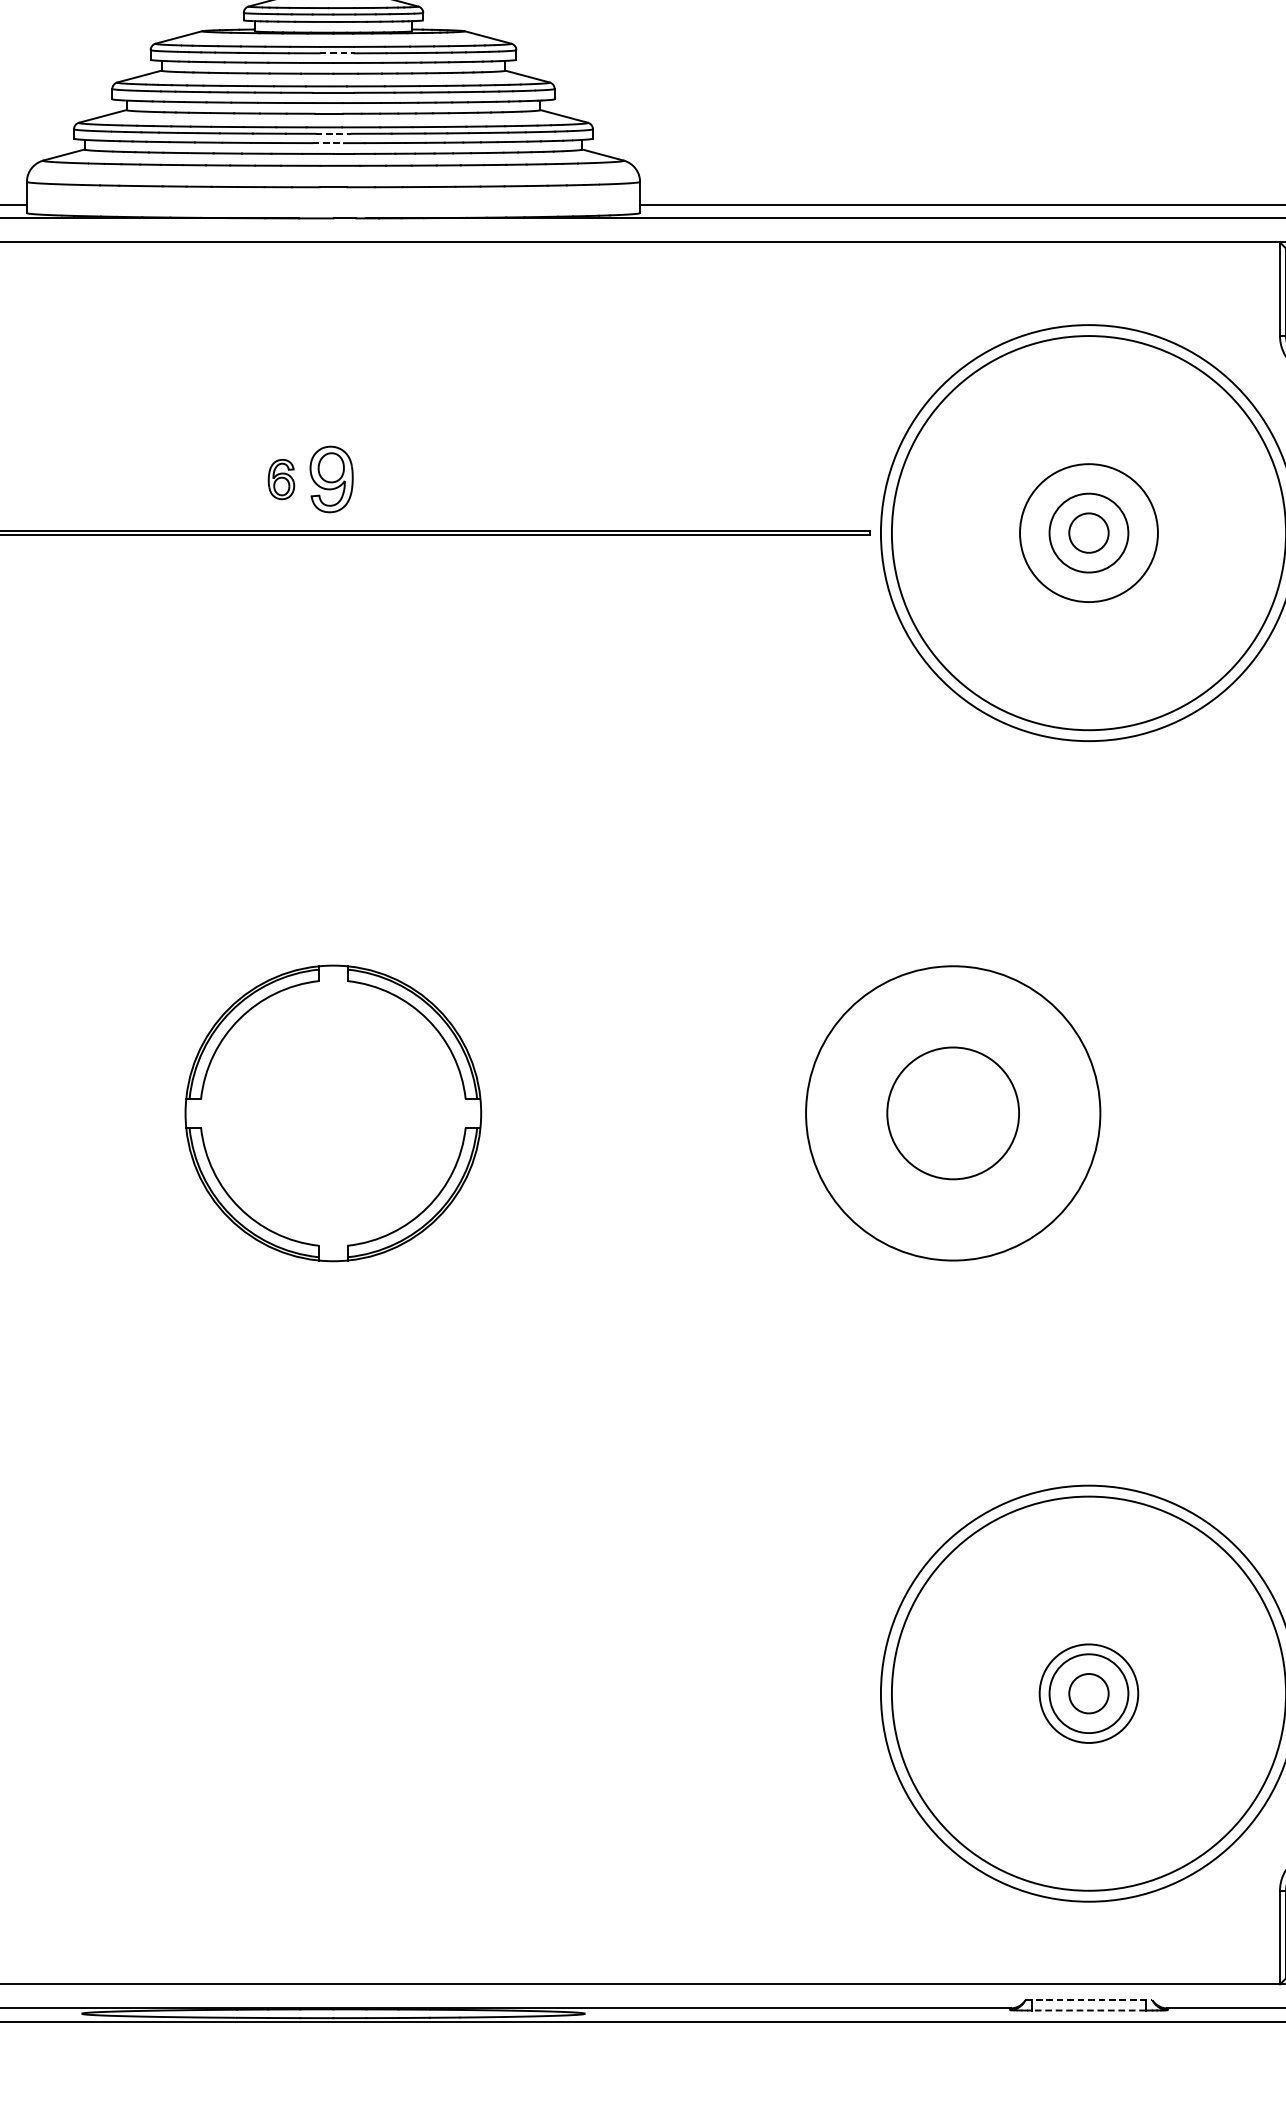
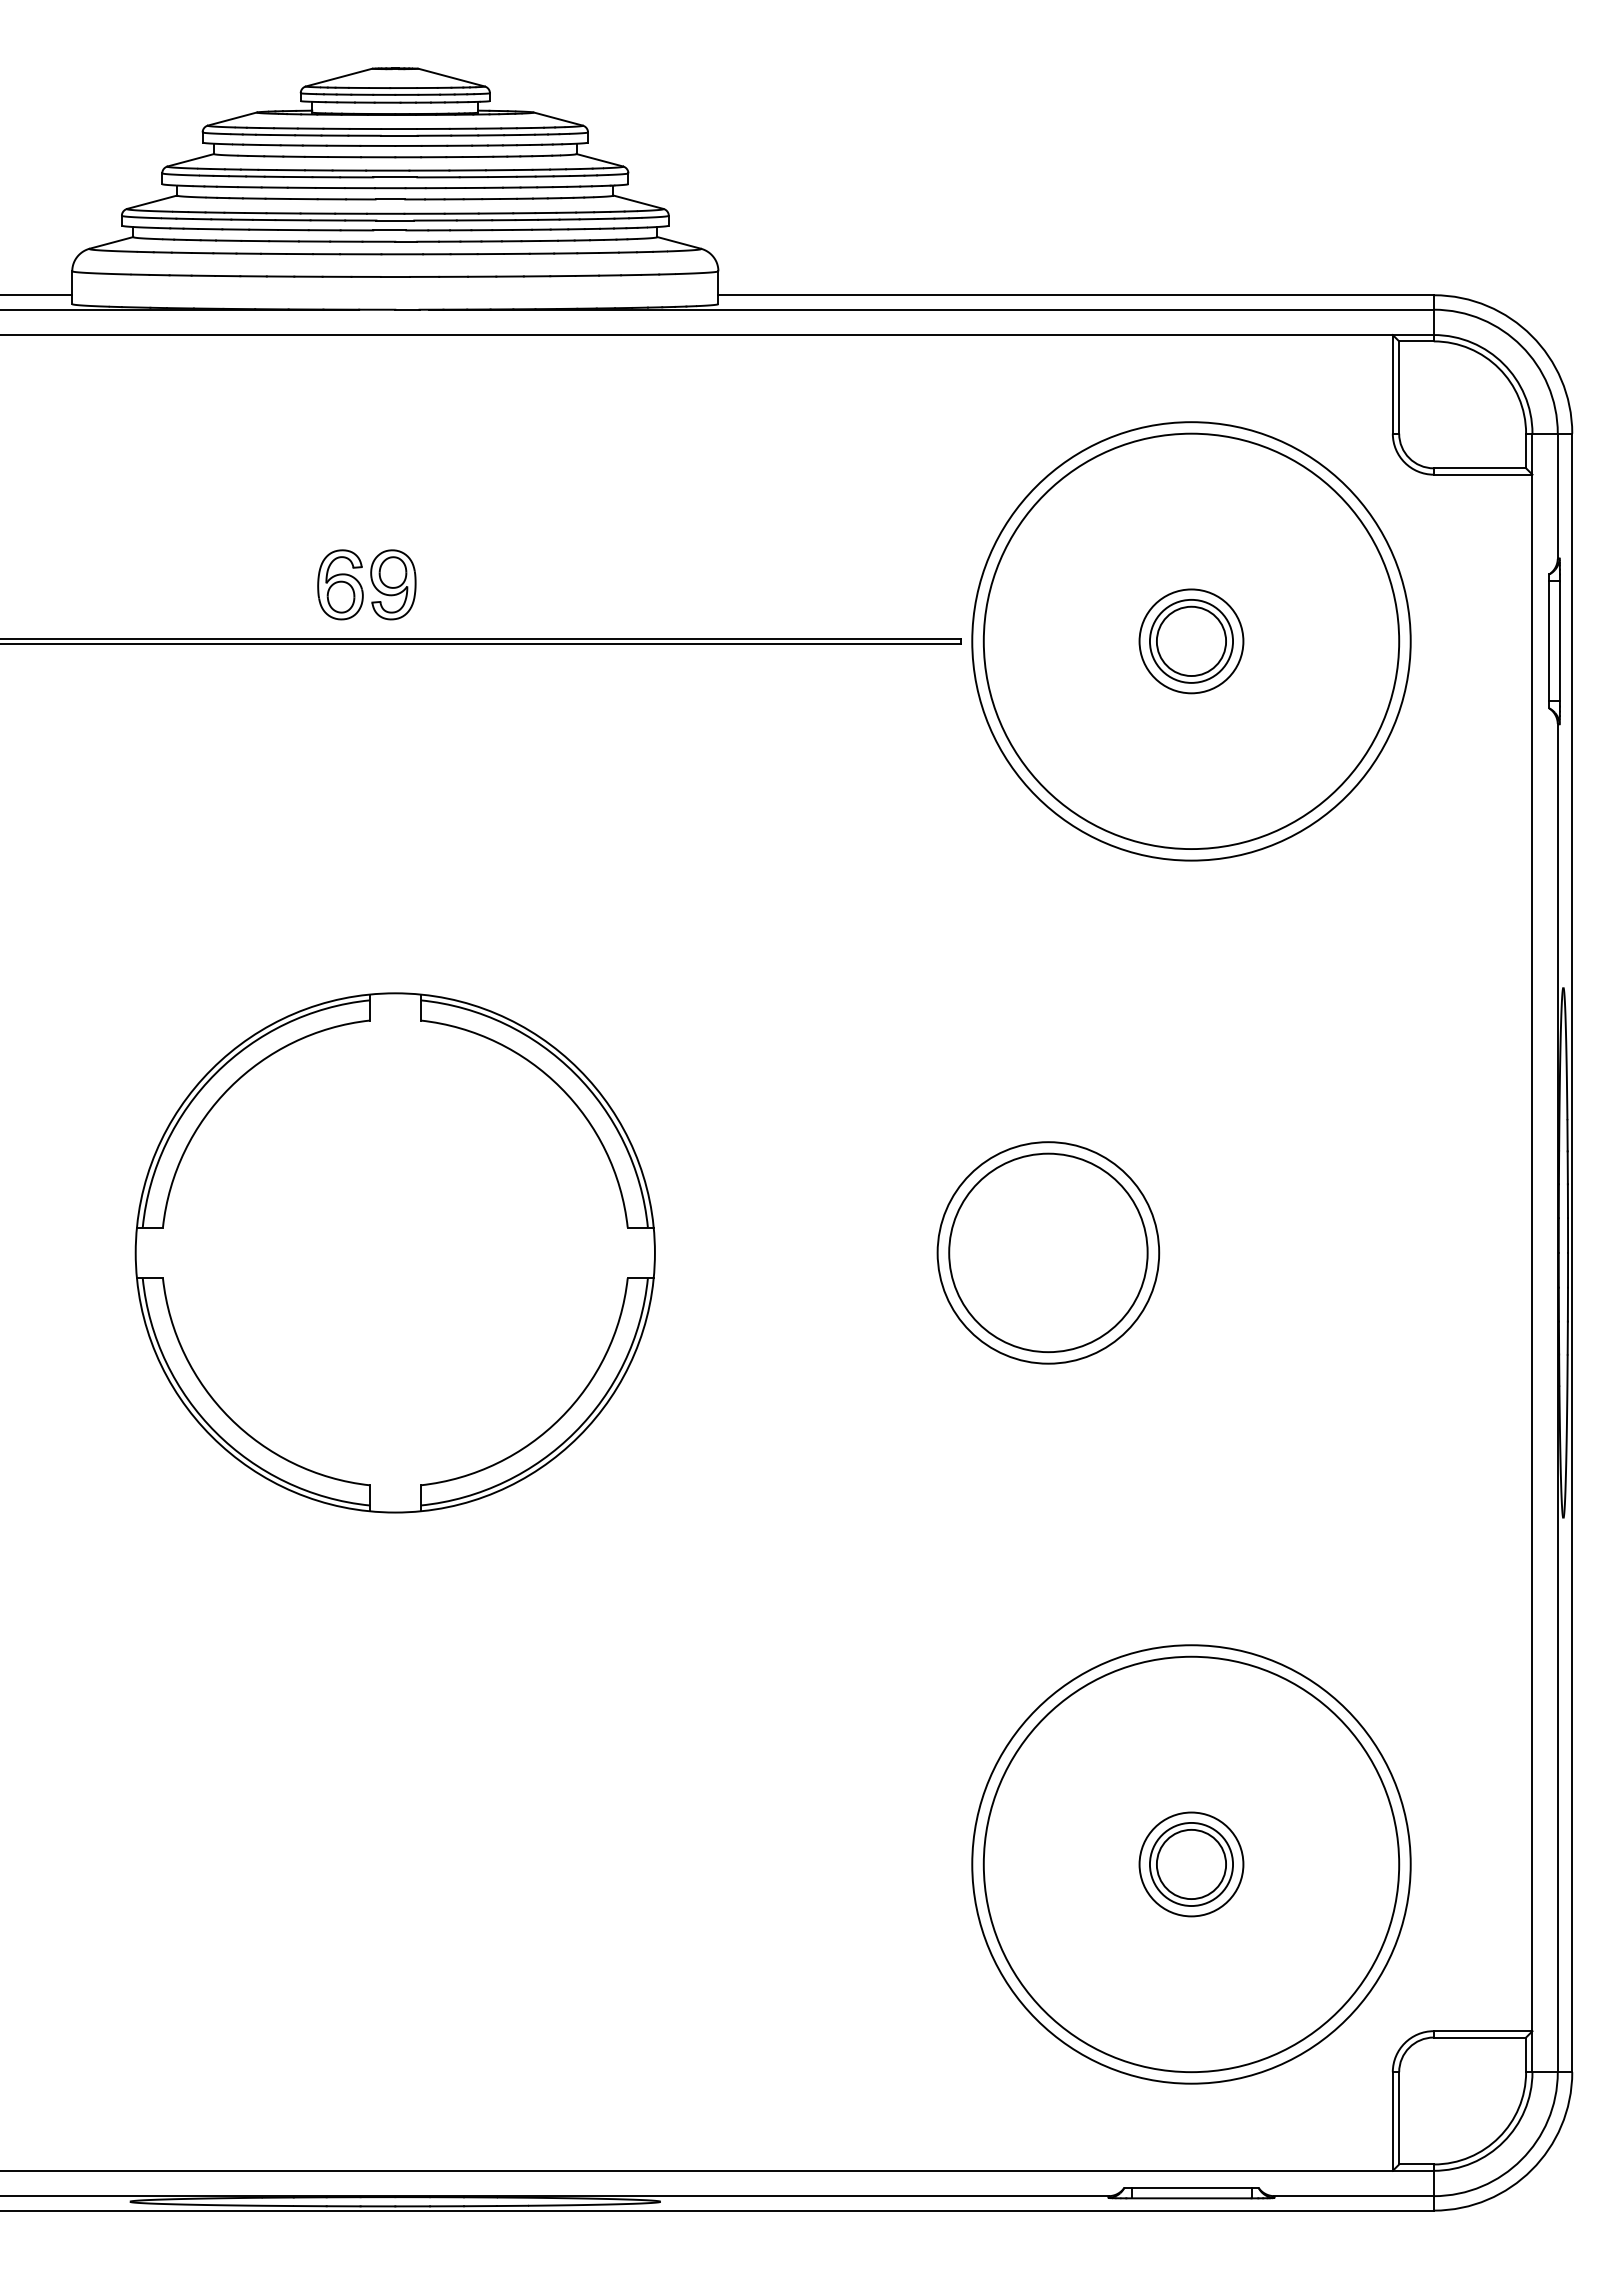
line: (337, 53) -> (399, 135), dashed -> solid
line: (333, 133) -> (395, 220), dashed -> solid
line: (327, 143) -> (389, 230), dashed -> solid
part: (281, 479) -> (340, 584), size x1.67
circle: (1088, 533) -> (1191, 641), size x0.71
circle: (1088, 533) -> (1191, 641), size x1.67
part: (332, 1113) -> (394, 1252), size x1.67
circle: (953, 1113) -> (1048, 1252), size x0.71
circle: (953, 1113) -> (1048, 1252), size x1.43
circle: (1088, 1693) -> (1191, 1864), size x1.67
line: (1088, 2000) -> (1191, 2187), dashed -> solid
line: (1086, 2010) -> (1188, 2198), dashed -> solid

